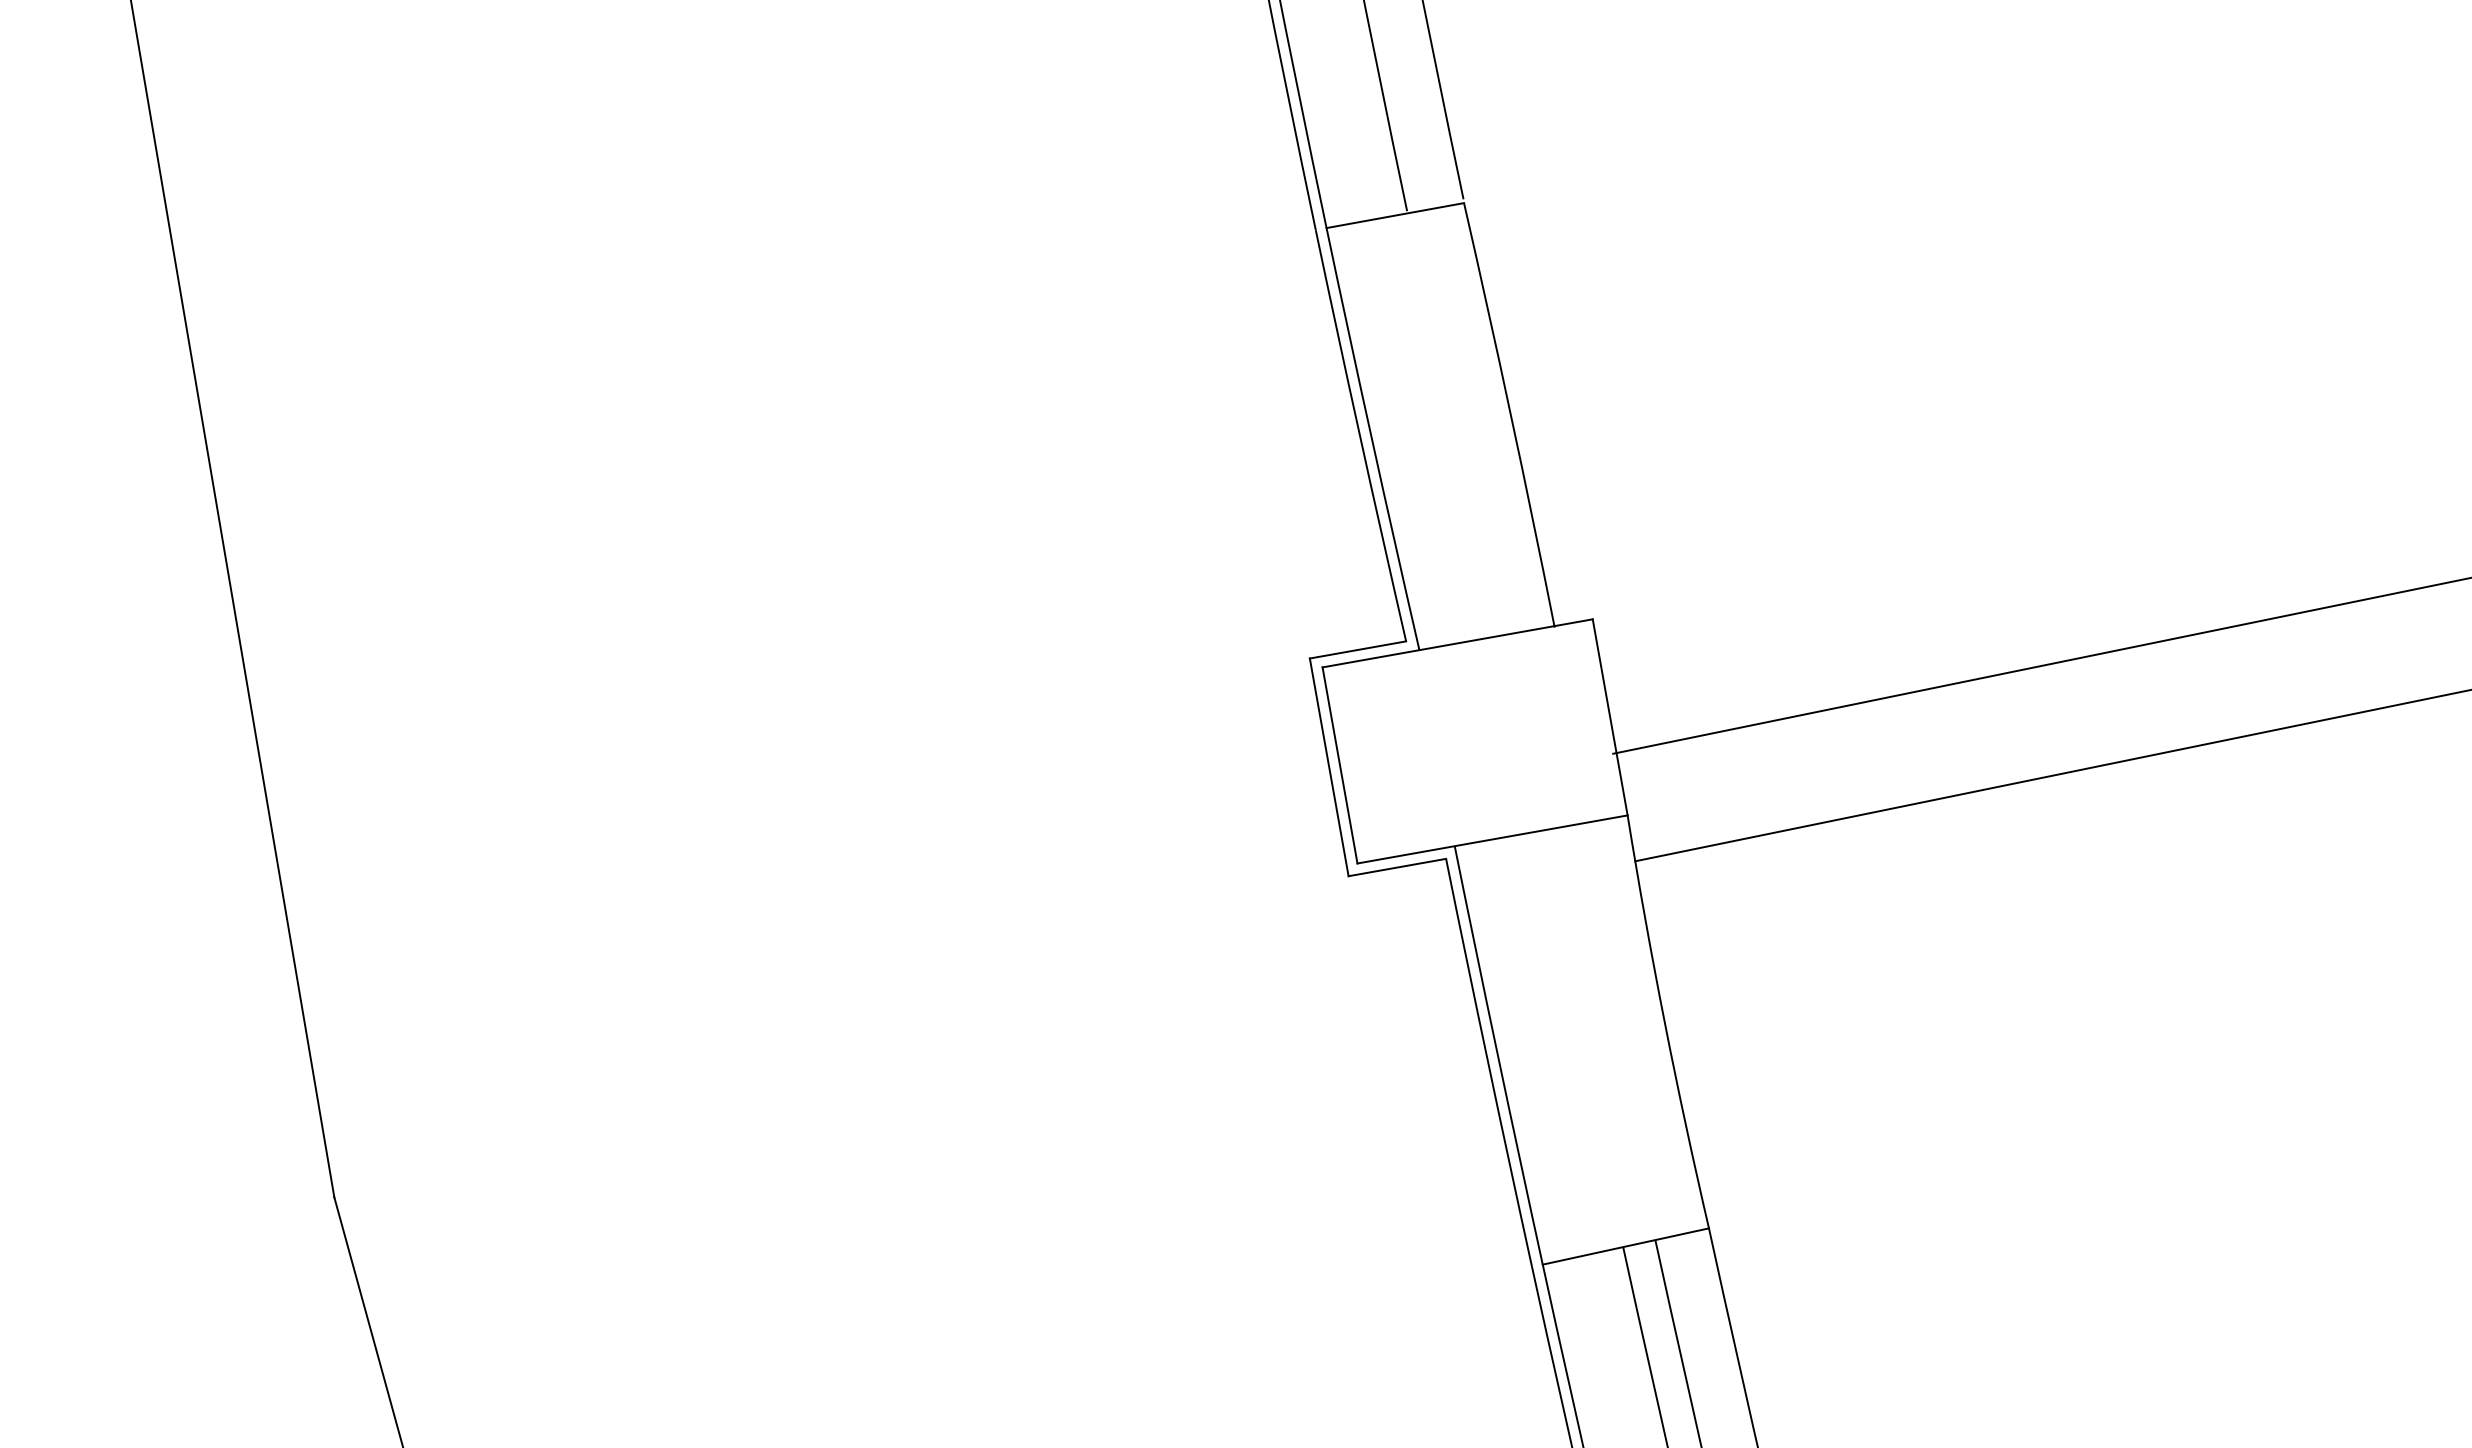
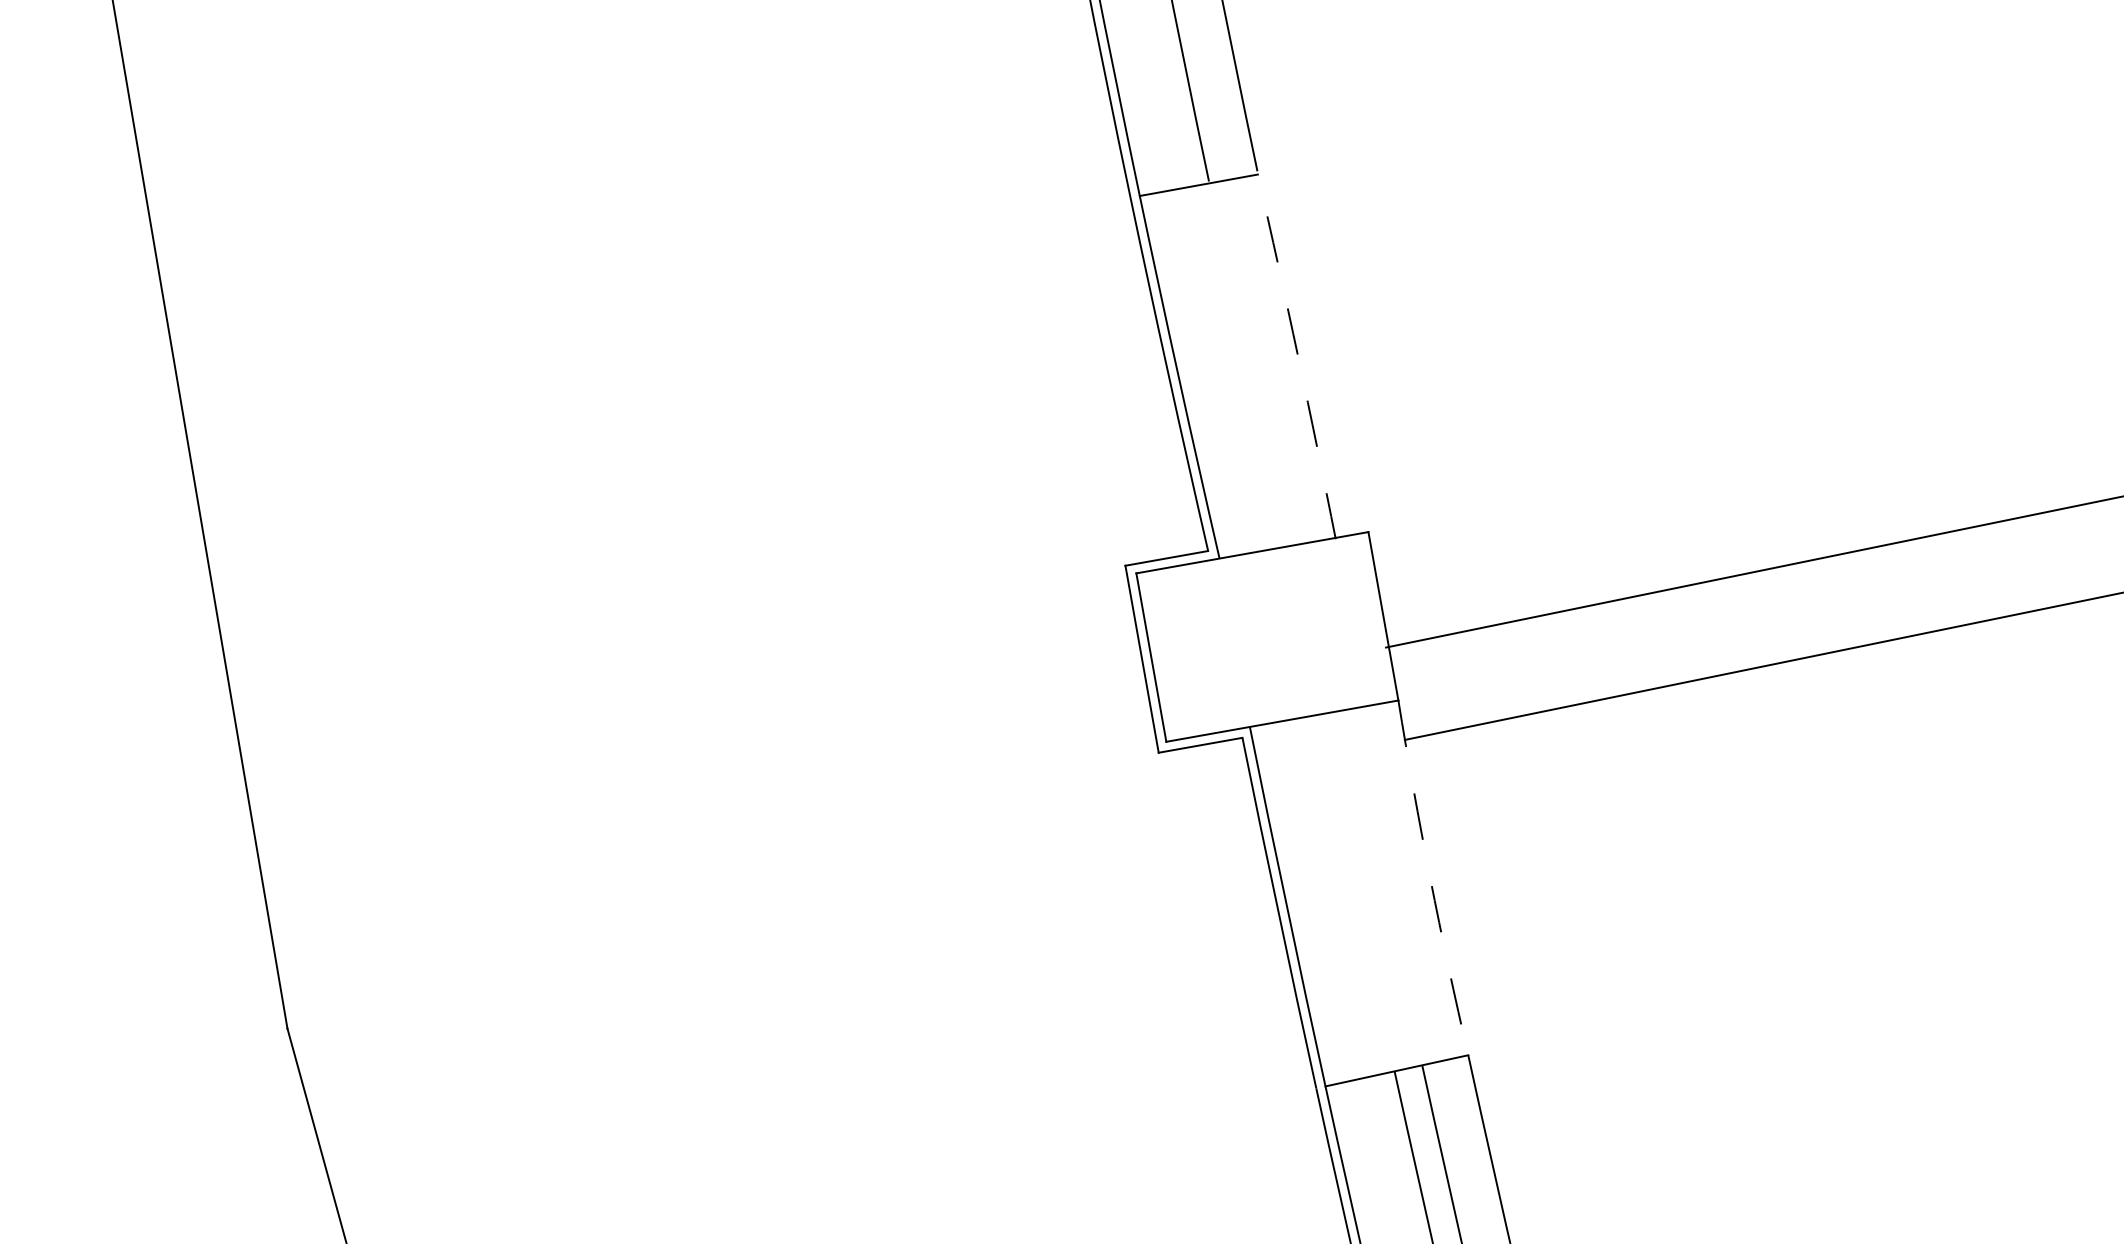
arc: (1510, 415) -> (1297, 356), solid -> dashed
arc: (1664, 1022) -> (1430, 878), solid -> dashed

